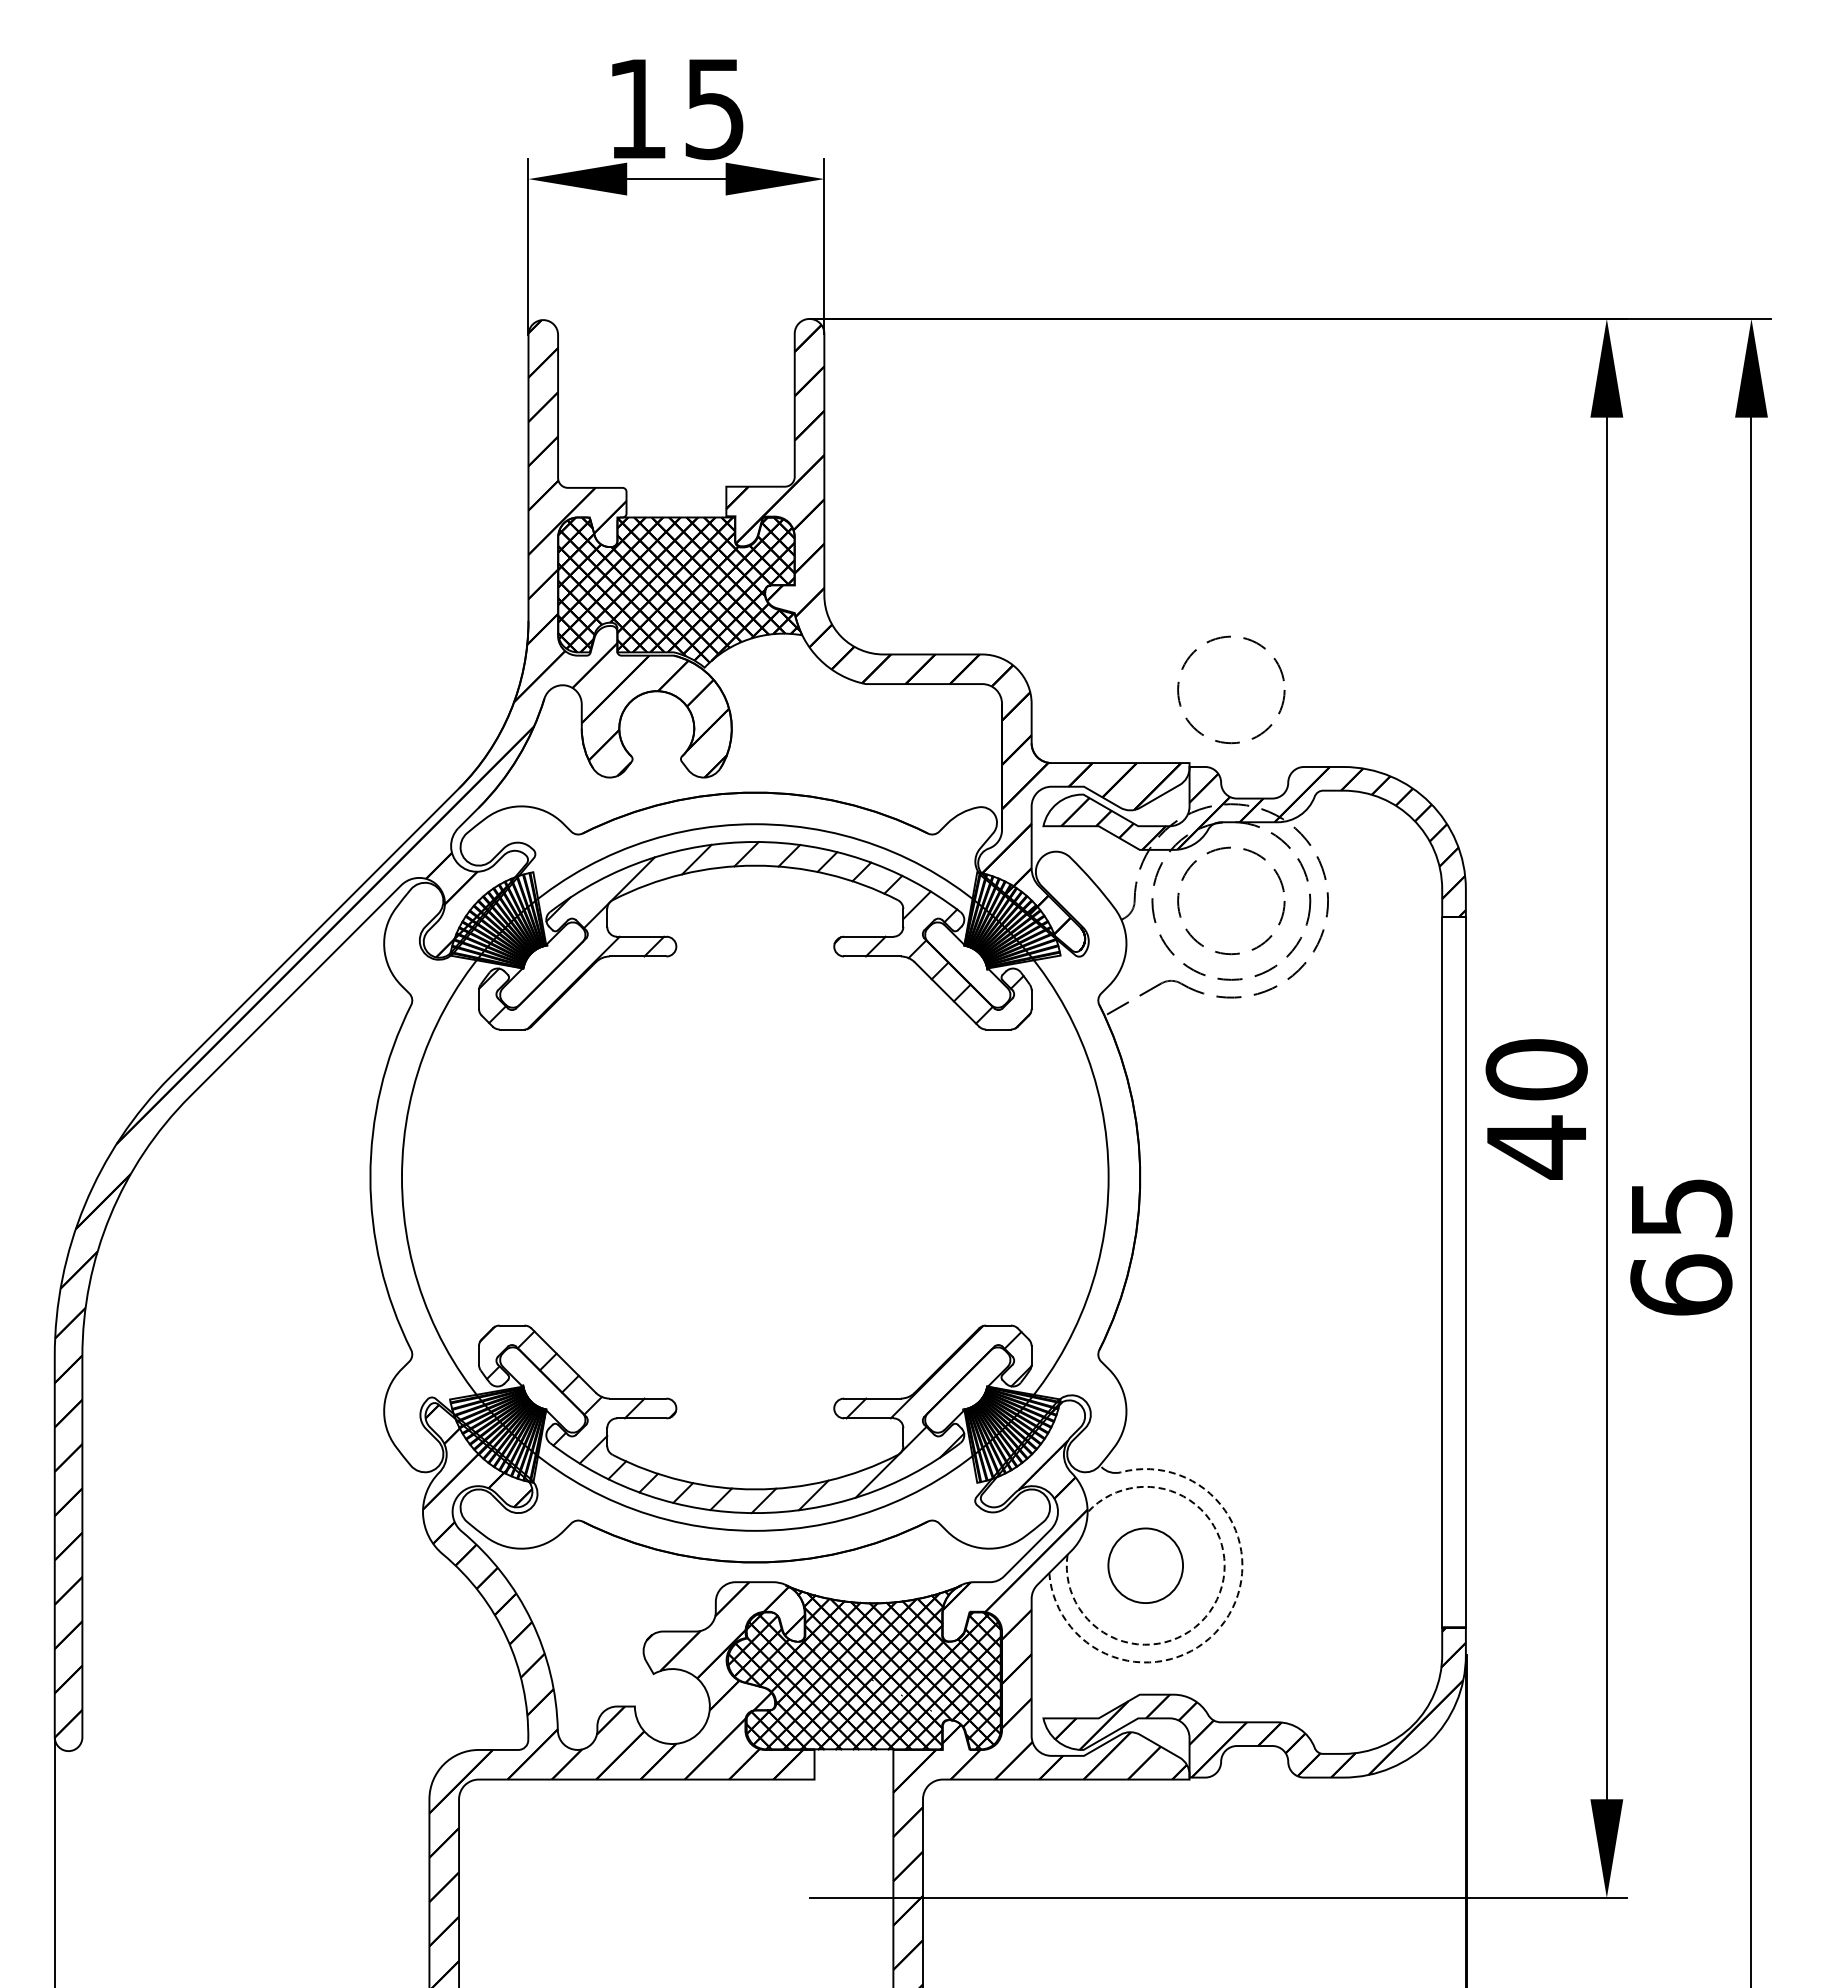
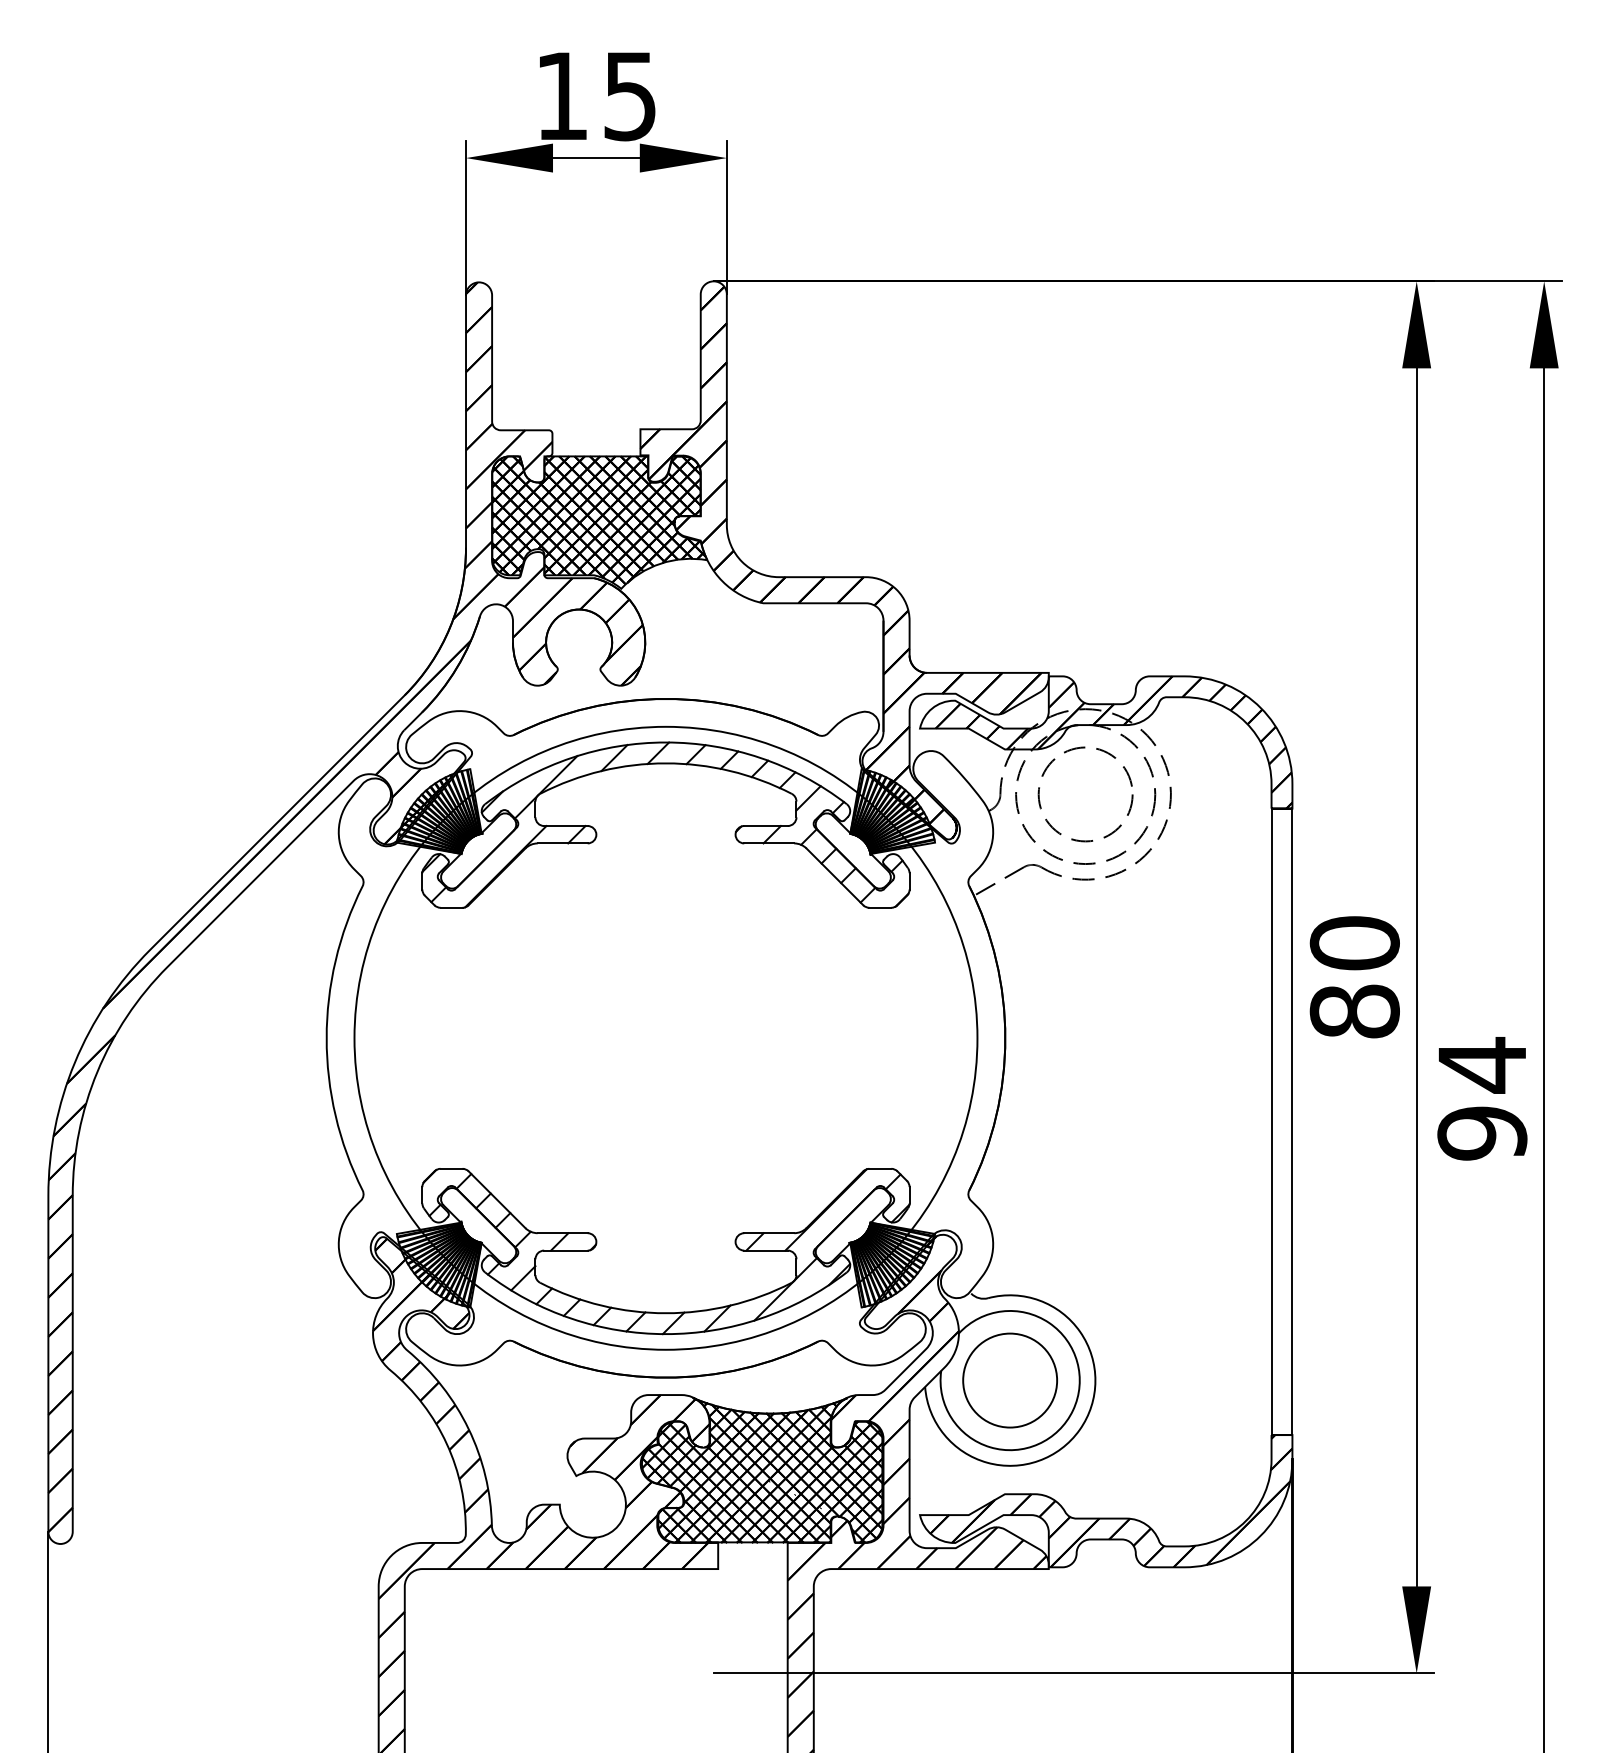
circle: (1231, 689) -> (1085, 608), removed
text: (1536, 1147) -> (1354, 1011), 40 -> 80
text: (1681, 1246) -> (1482, 1099), 65 -> 94
circle: (1145, 1565) -> (1009, 1380), size x1.43
arc: (1217, 1599) -> (1073, 1410), dashed -> solid
arc: (1224, 1621) -> (1079, 1429), dashed -> solid

